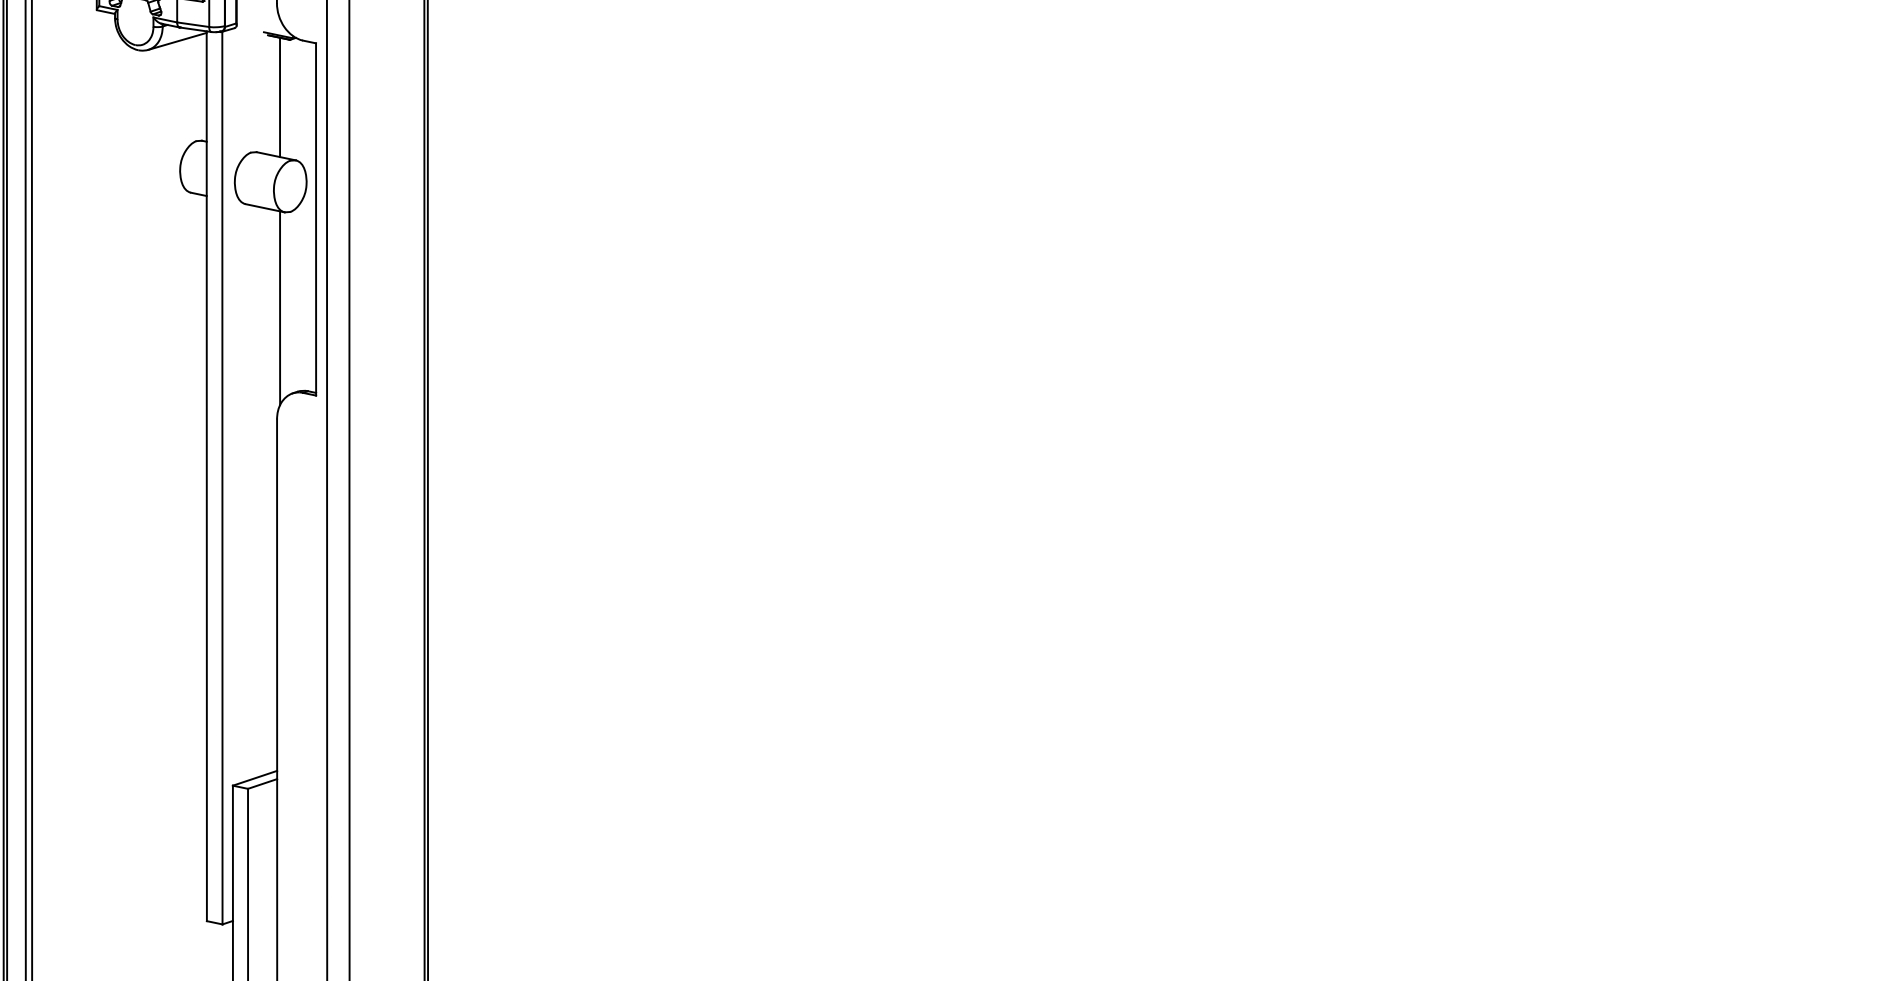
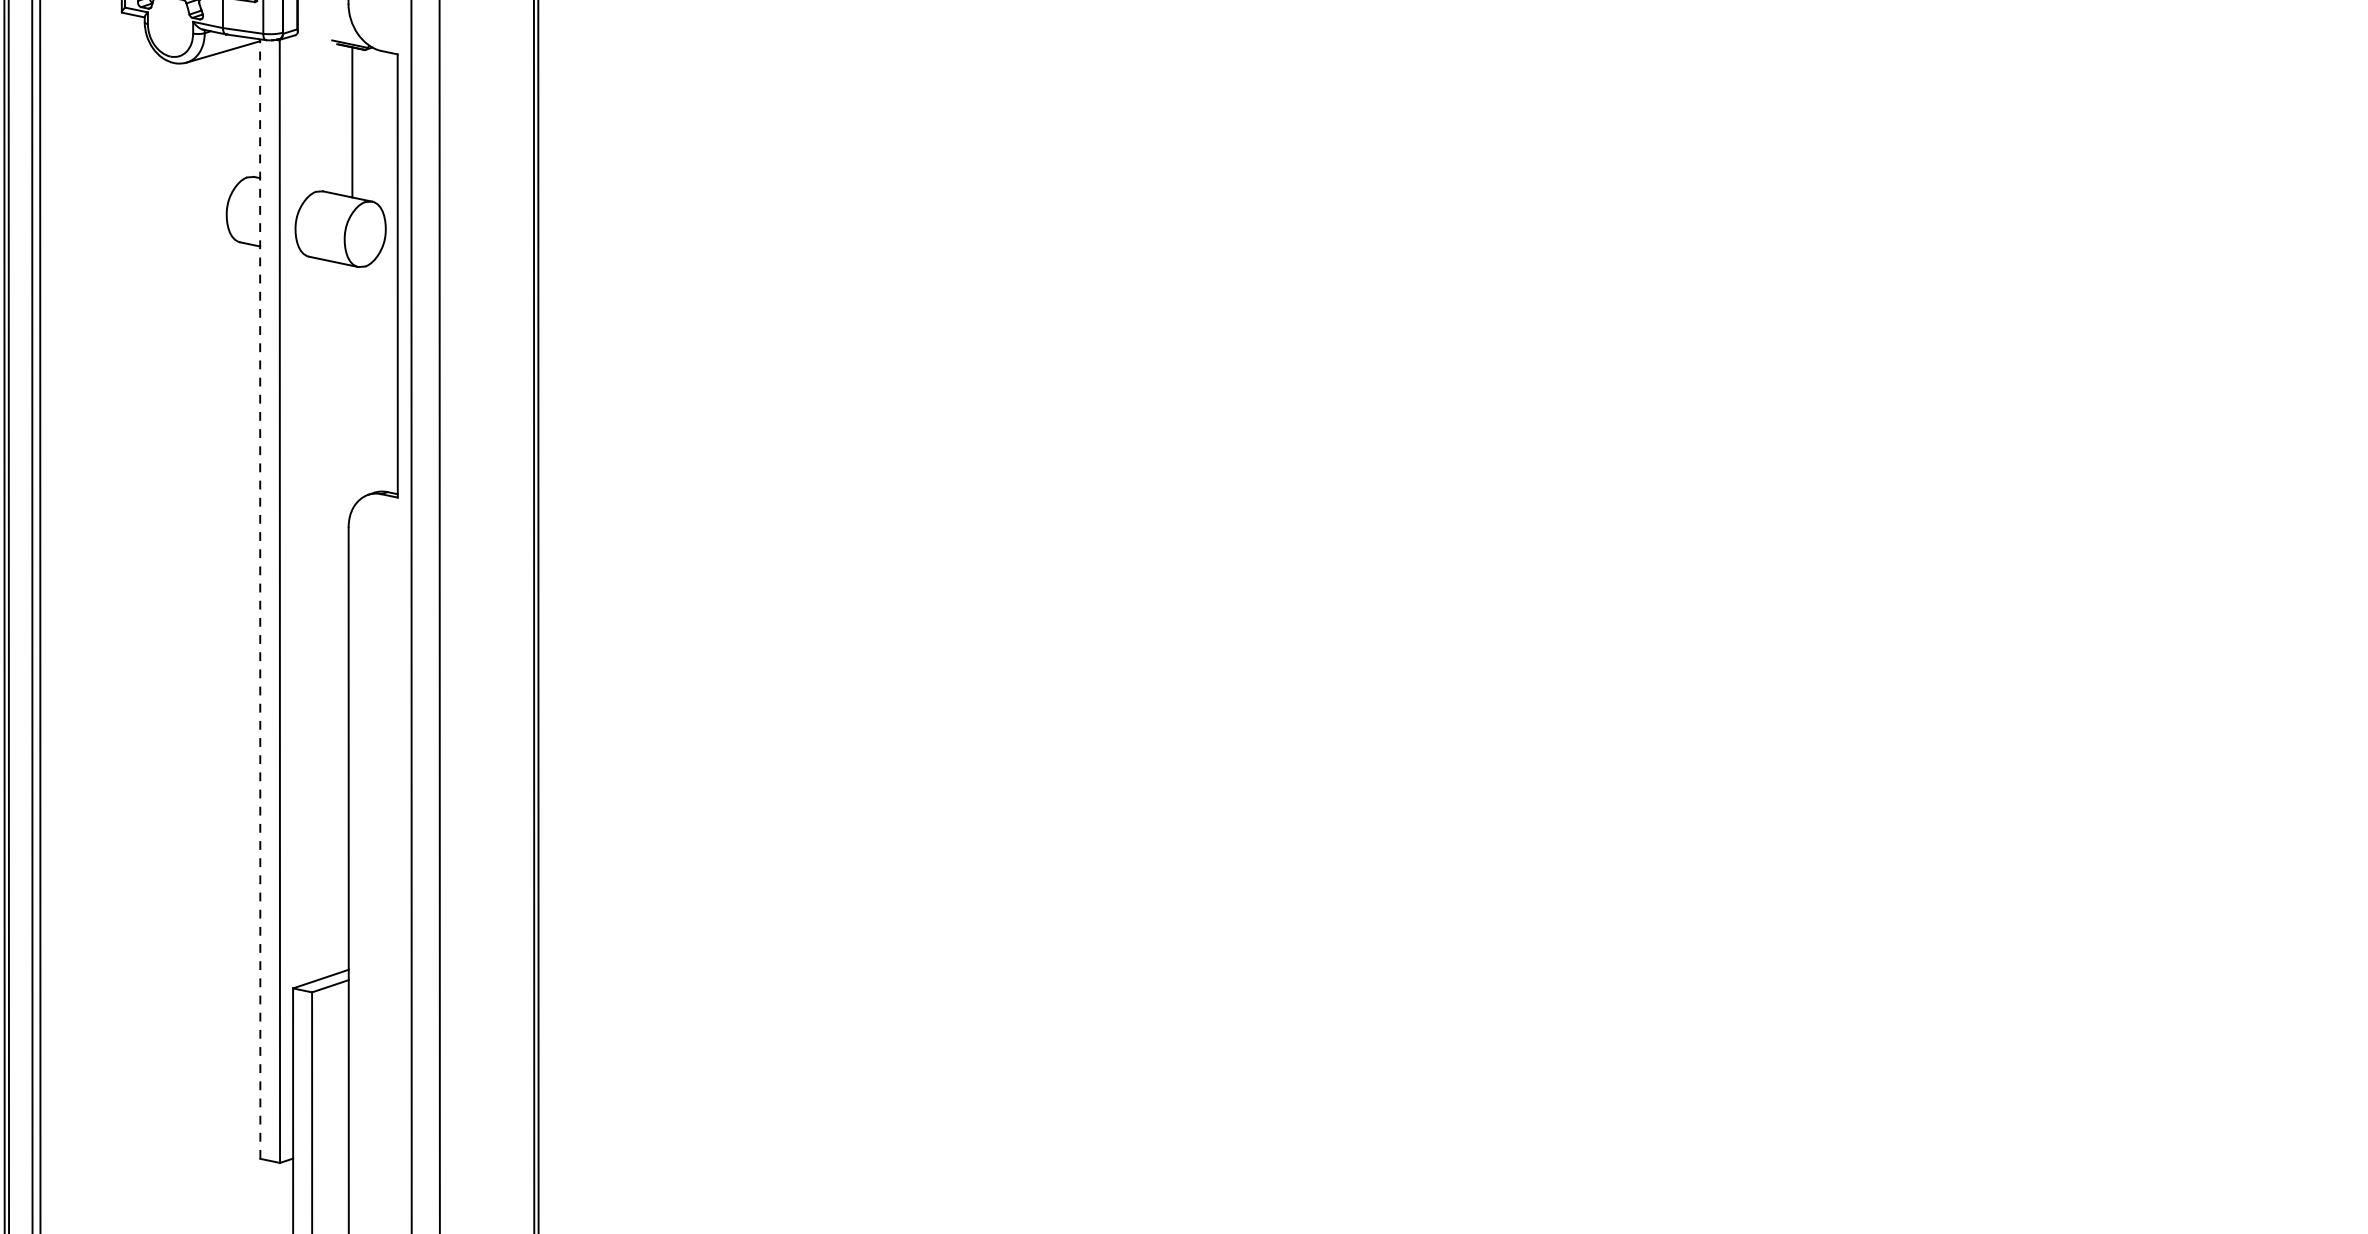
line: (280, 308) -> (352, 388), removed
line: (206, 476) -> (259, 599), solid -> dashed

